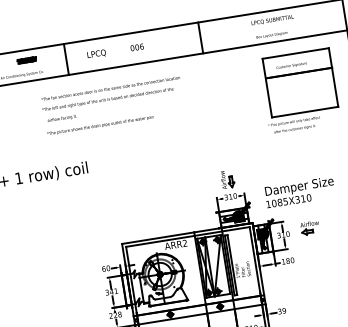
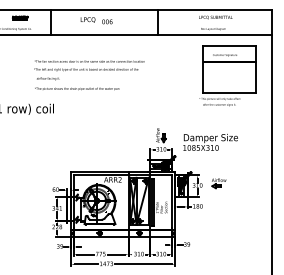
text: (95, 53) -> (87, 19), moved
text: (113, 106) -> (89, 75), moved
text: (299, 192) -> (210, 142), moved

